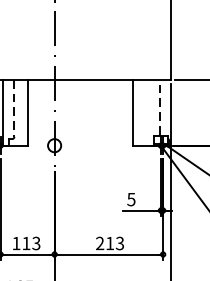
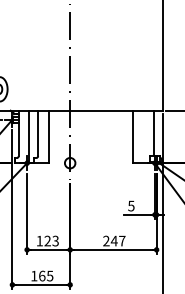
line: (159, 107) -> (153, 132), dashed -> solid
line: (14, 108) -> (38, 133), dashed -> solid
text: (26, 242) -> (47, 240), 113 -> 123
text: (114, 242) -> (117, 240), 213 -> 247

